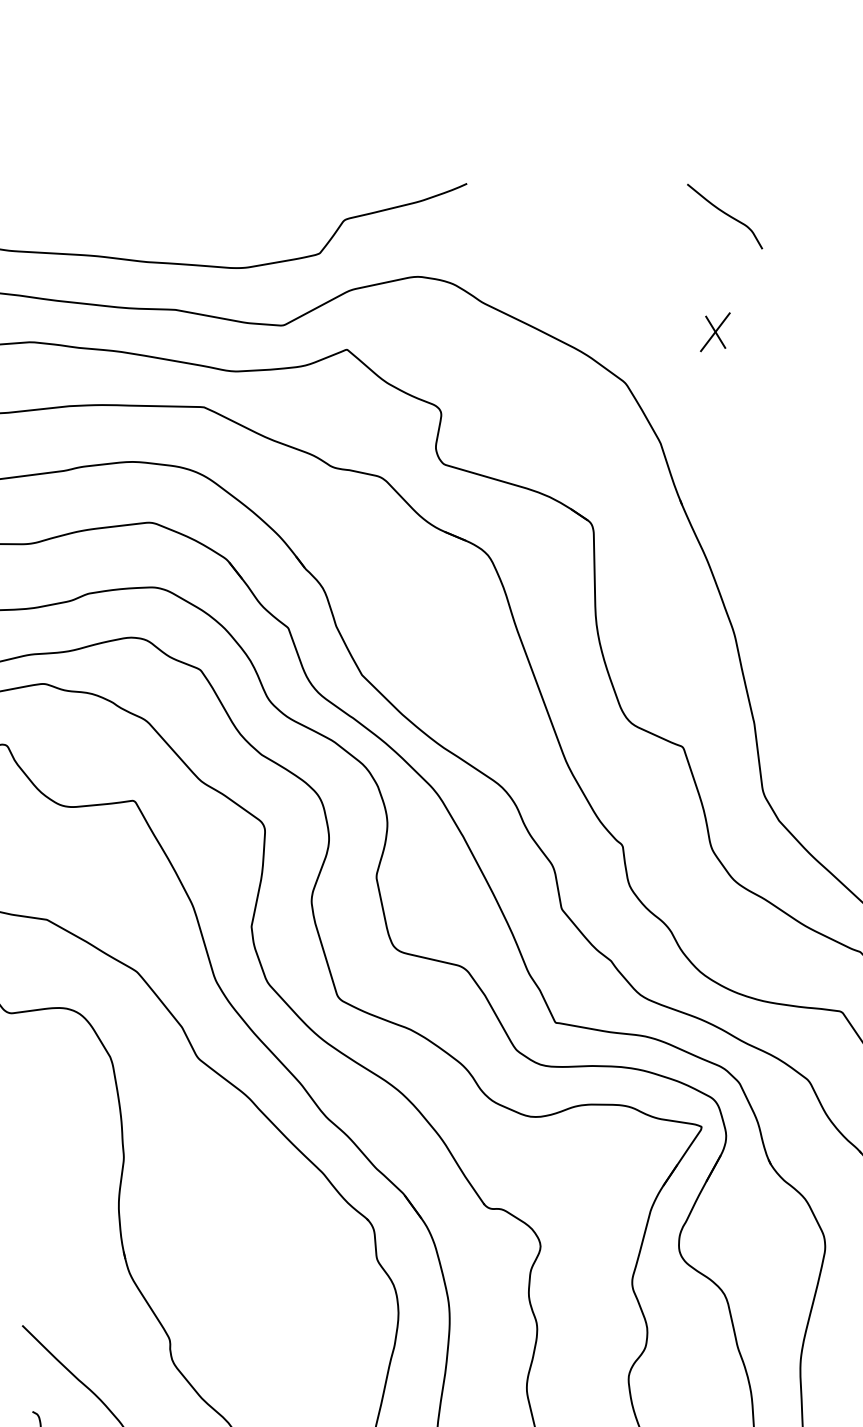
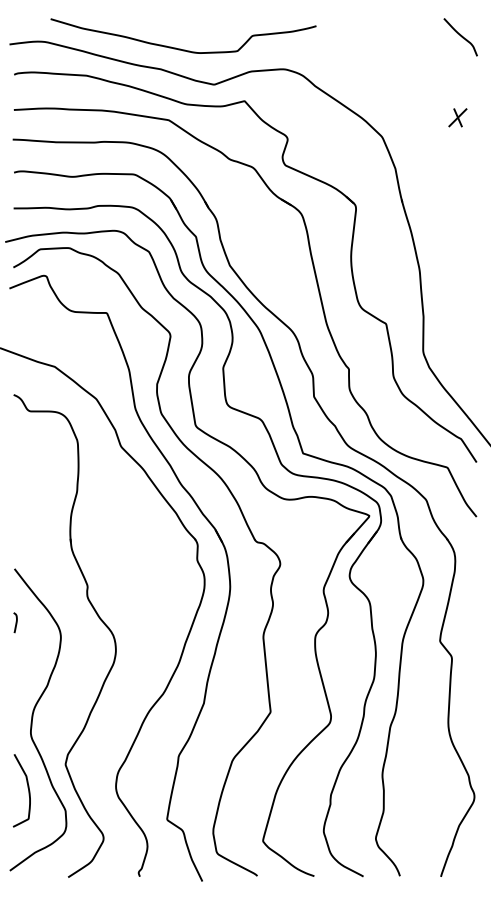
curve: (724, 214) -> (460, 36), moved
part: (714, 331) -> (457, 117), moved

